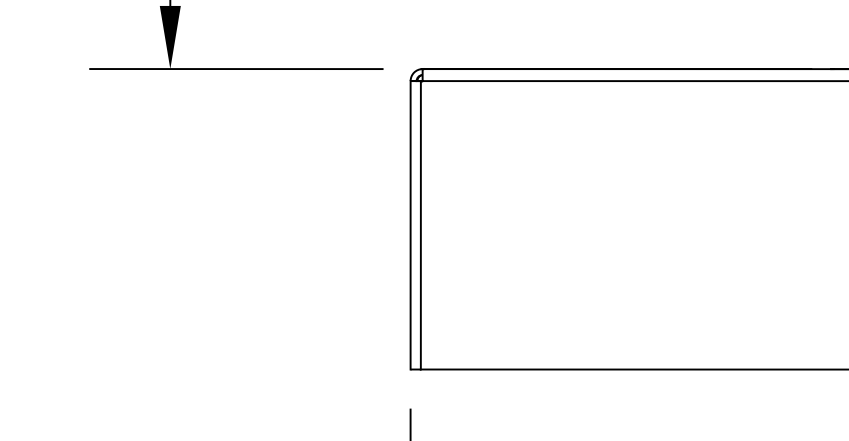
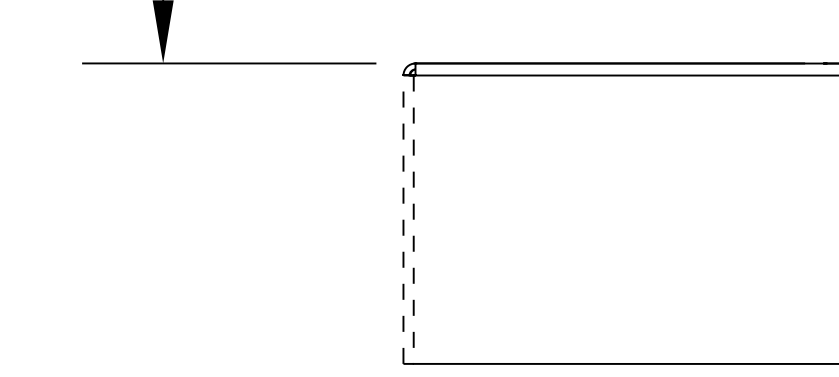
line: (410, 224) -> (403, 218), solid -> dashed
line: (420, 225) -> (413, 219), solid -> dashed

